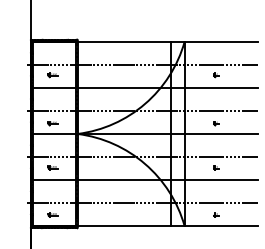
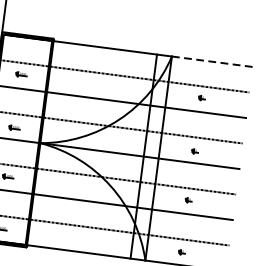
line: (221, 41) -> (212, 61), solid -> dashed

